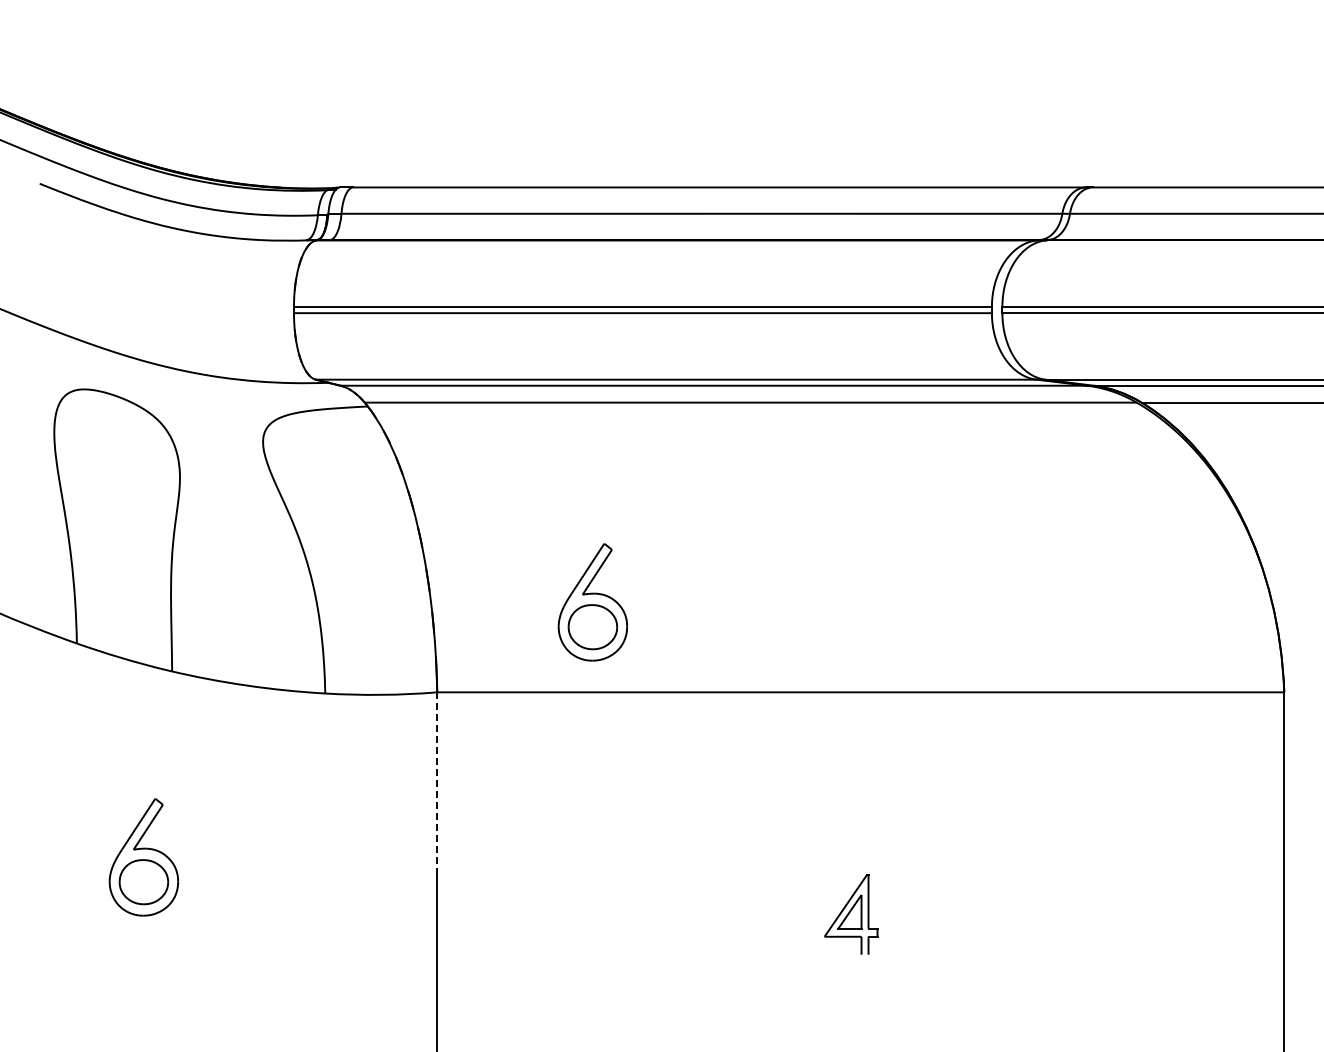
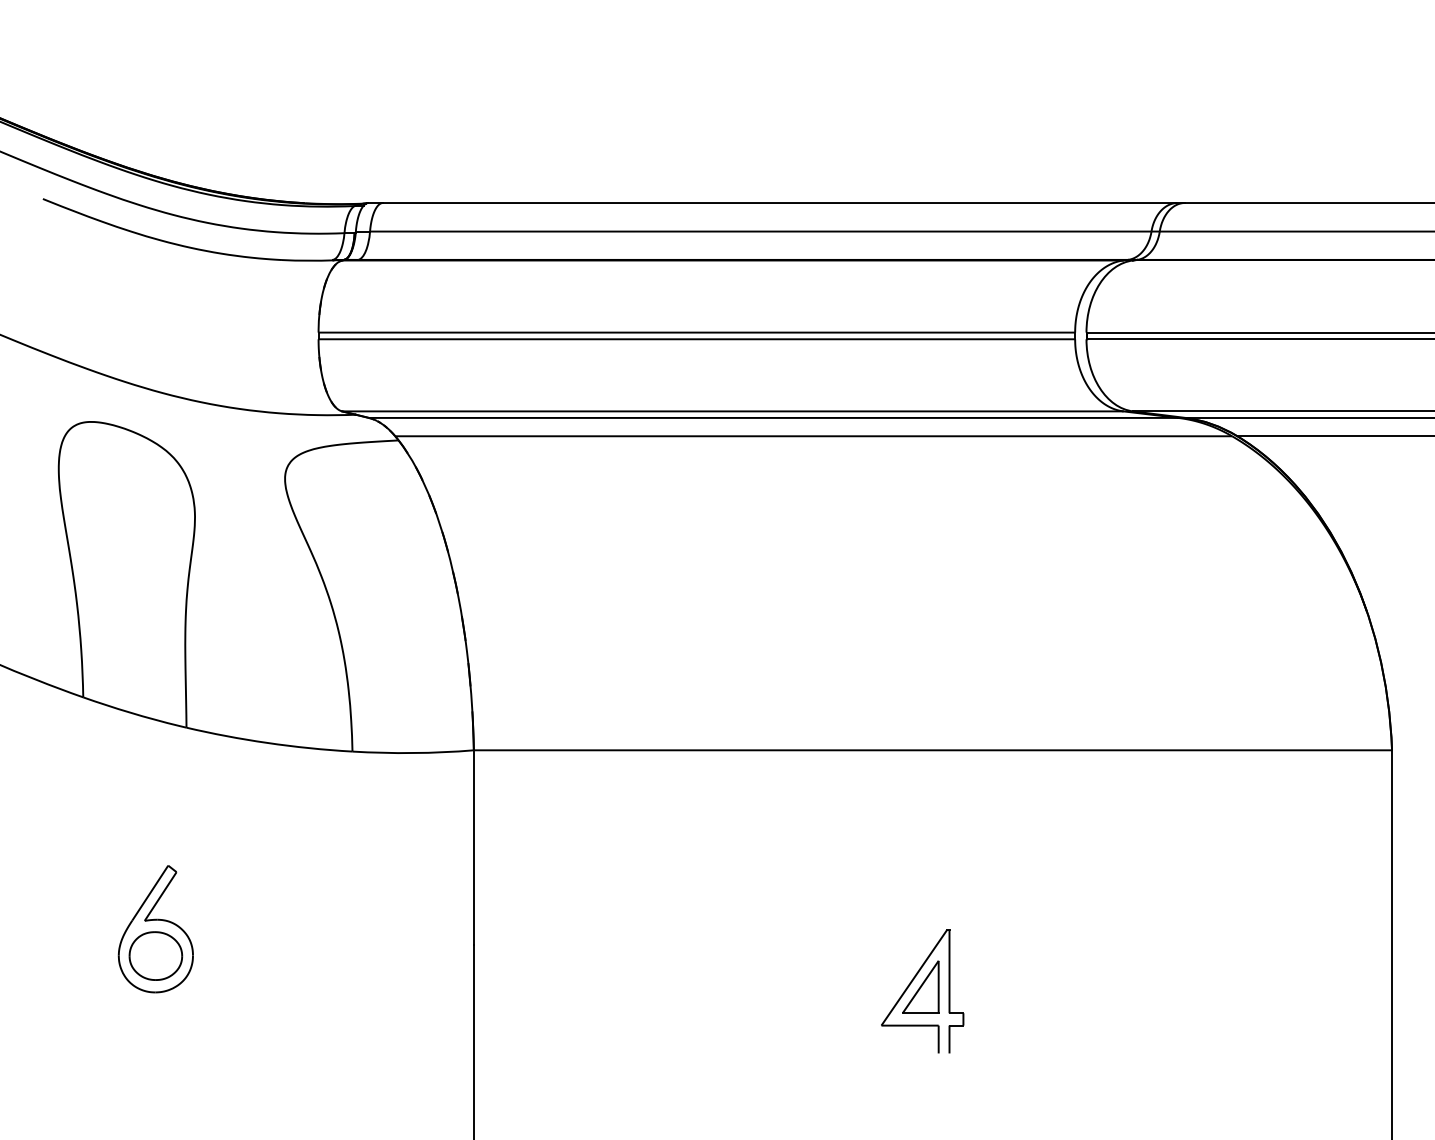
part: (592, 602) -> (642, 652), removed
line: (437, 782) -> (474, 848), dashed -> solid
part: (850, 914) -> (921, 991), size x1.43

